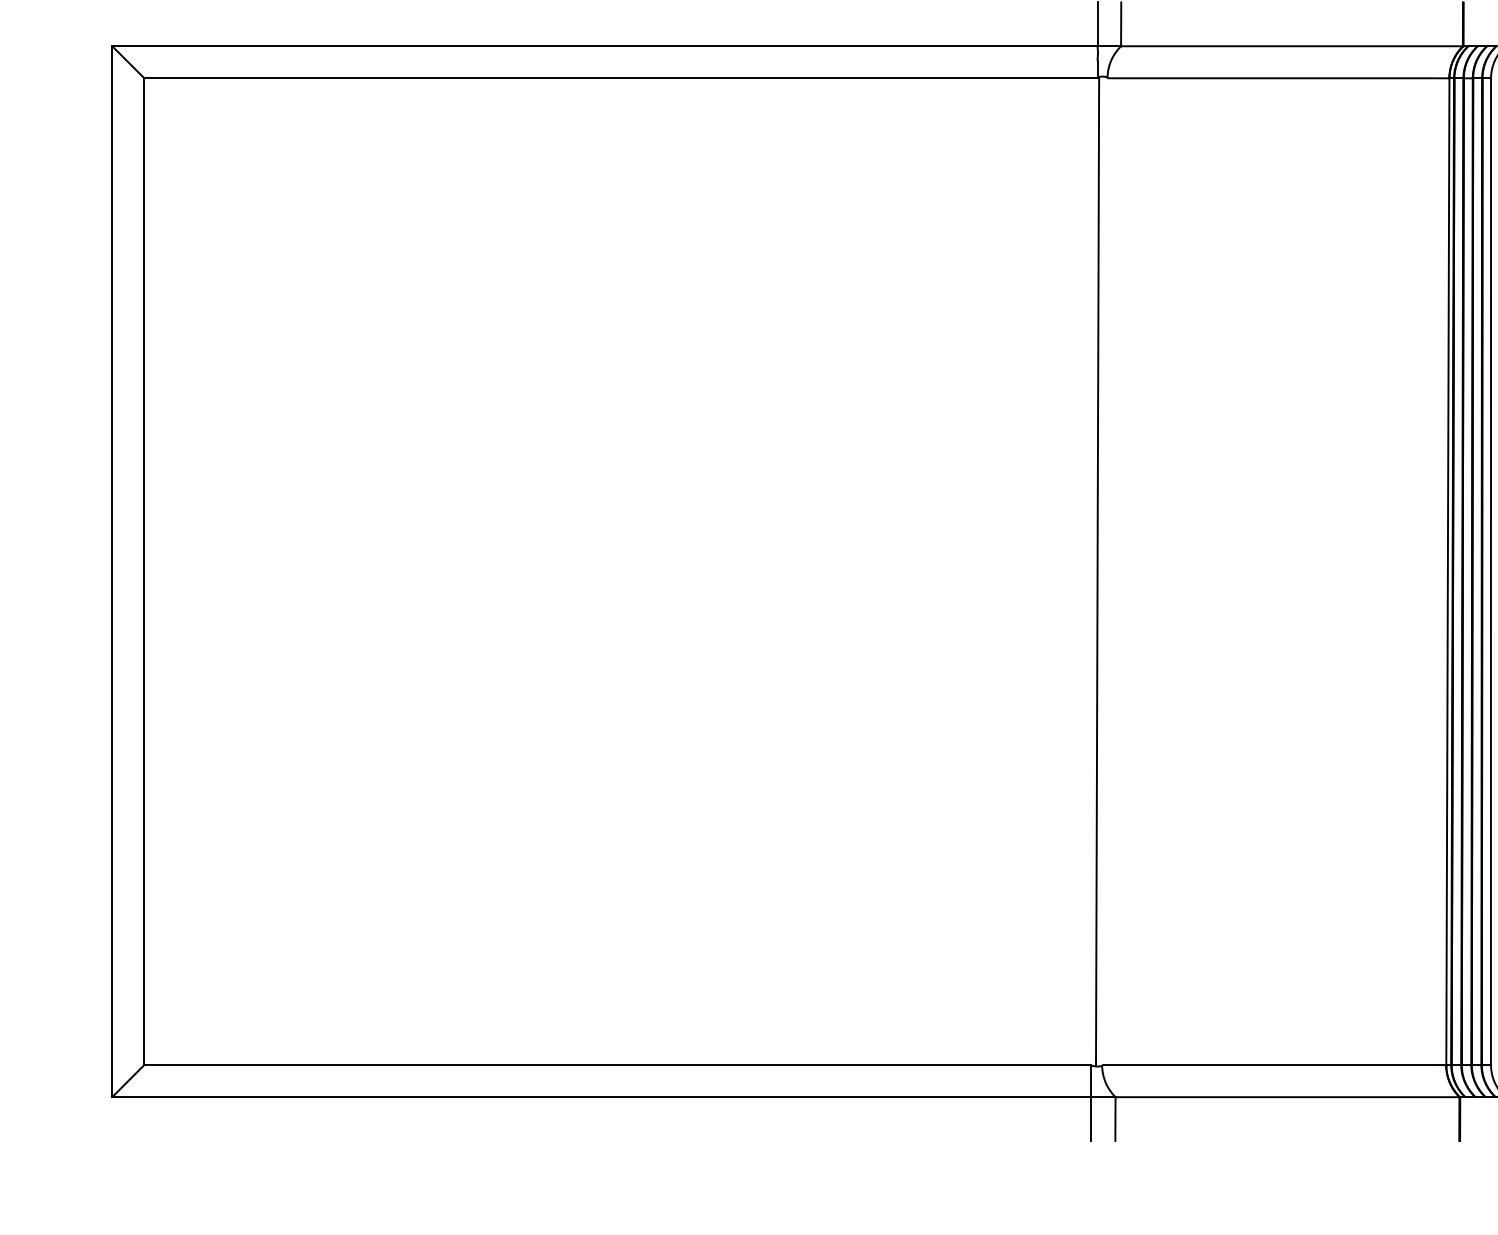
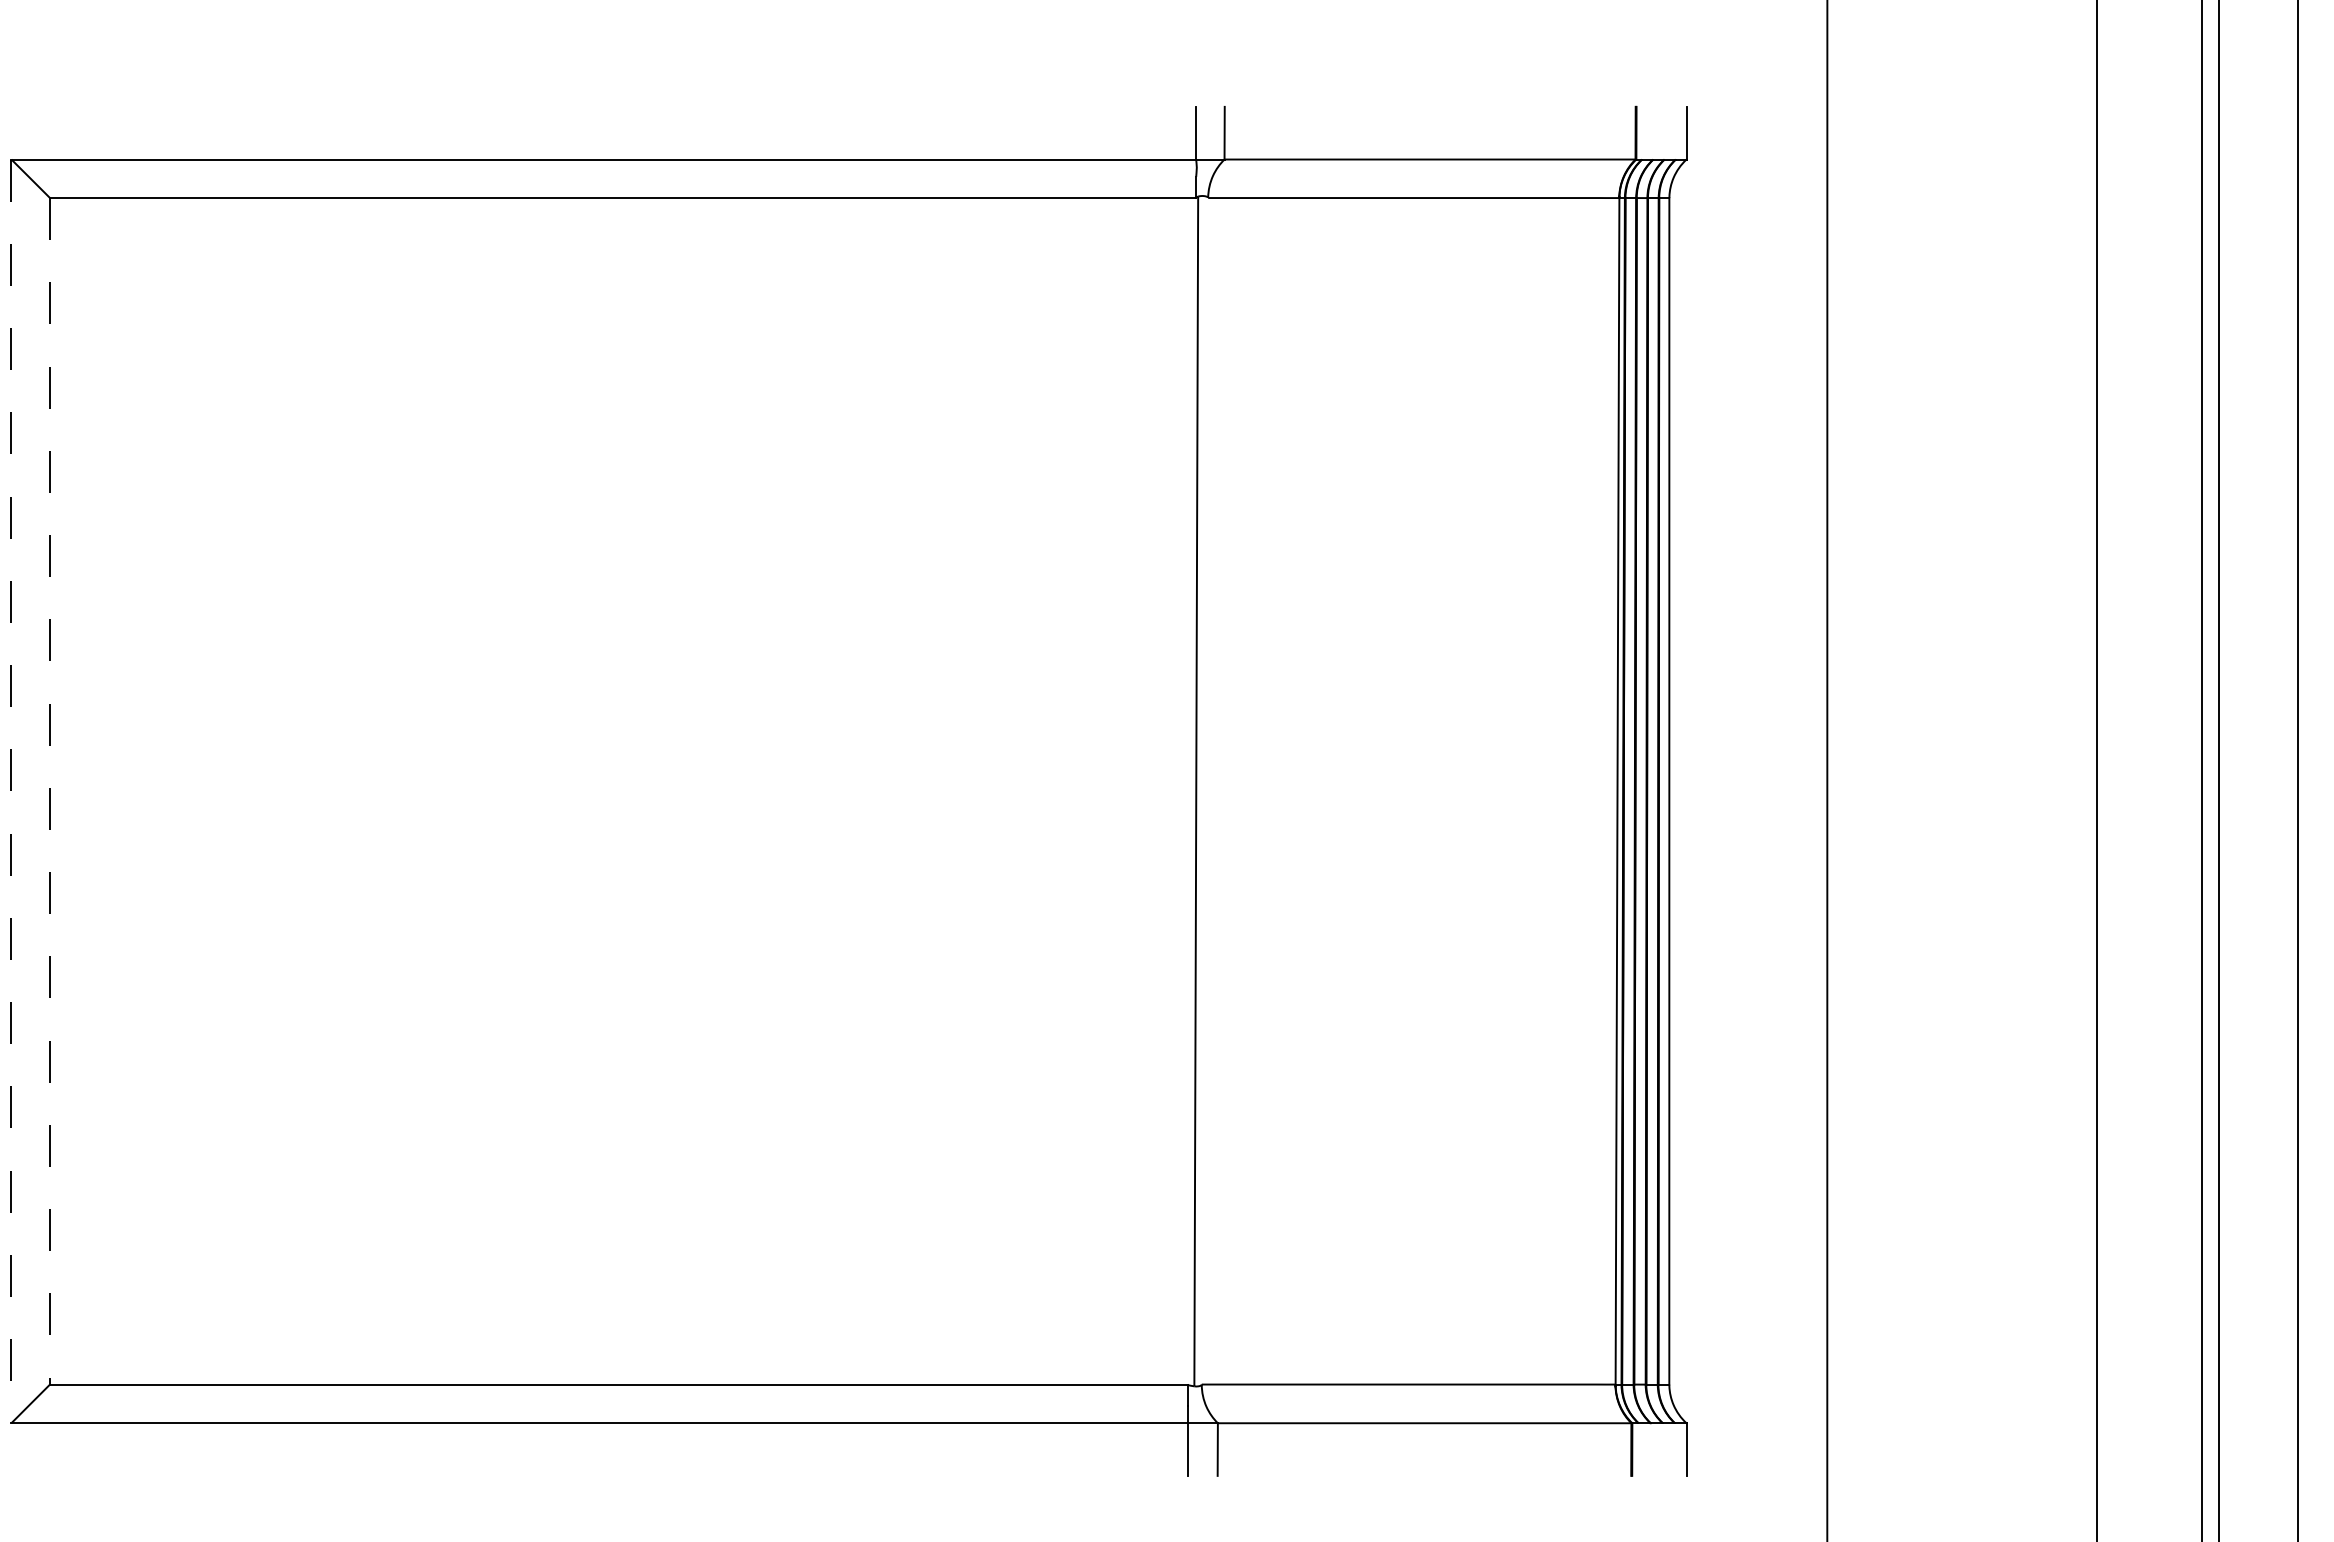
line: (112, 571) -> (11, 791), solid -> dashed
line: (144, 571) -> (50, 791), solid -> dashed

